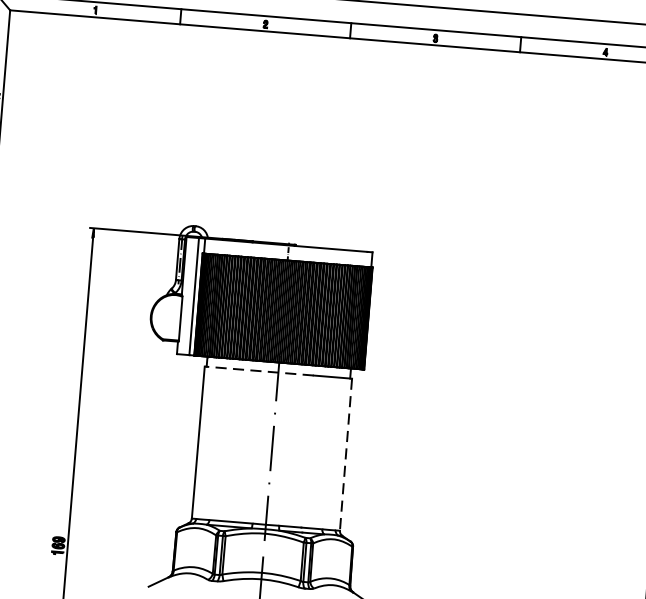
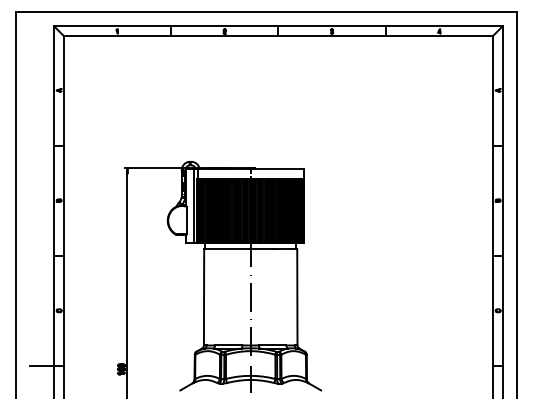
line: (259, 371) -> (238, 249), dashed -> solid
line: (346, 454) -> (297, 297), dashed -> solid

